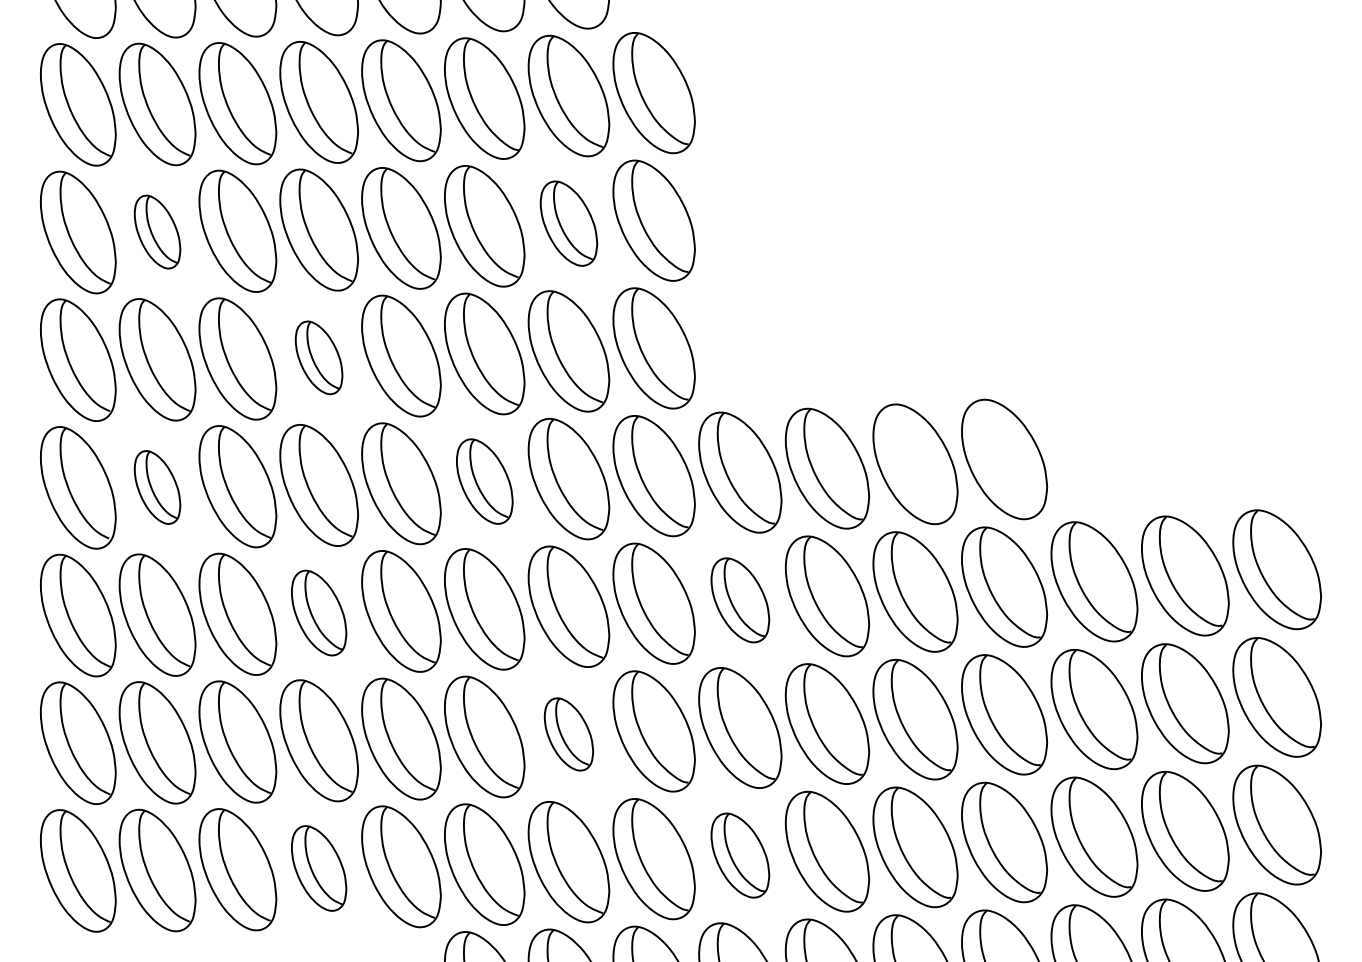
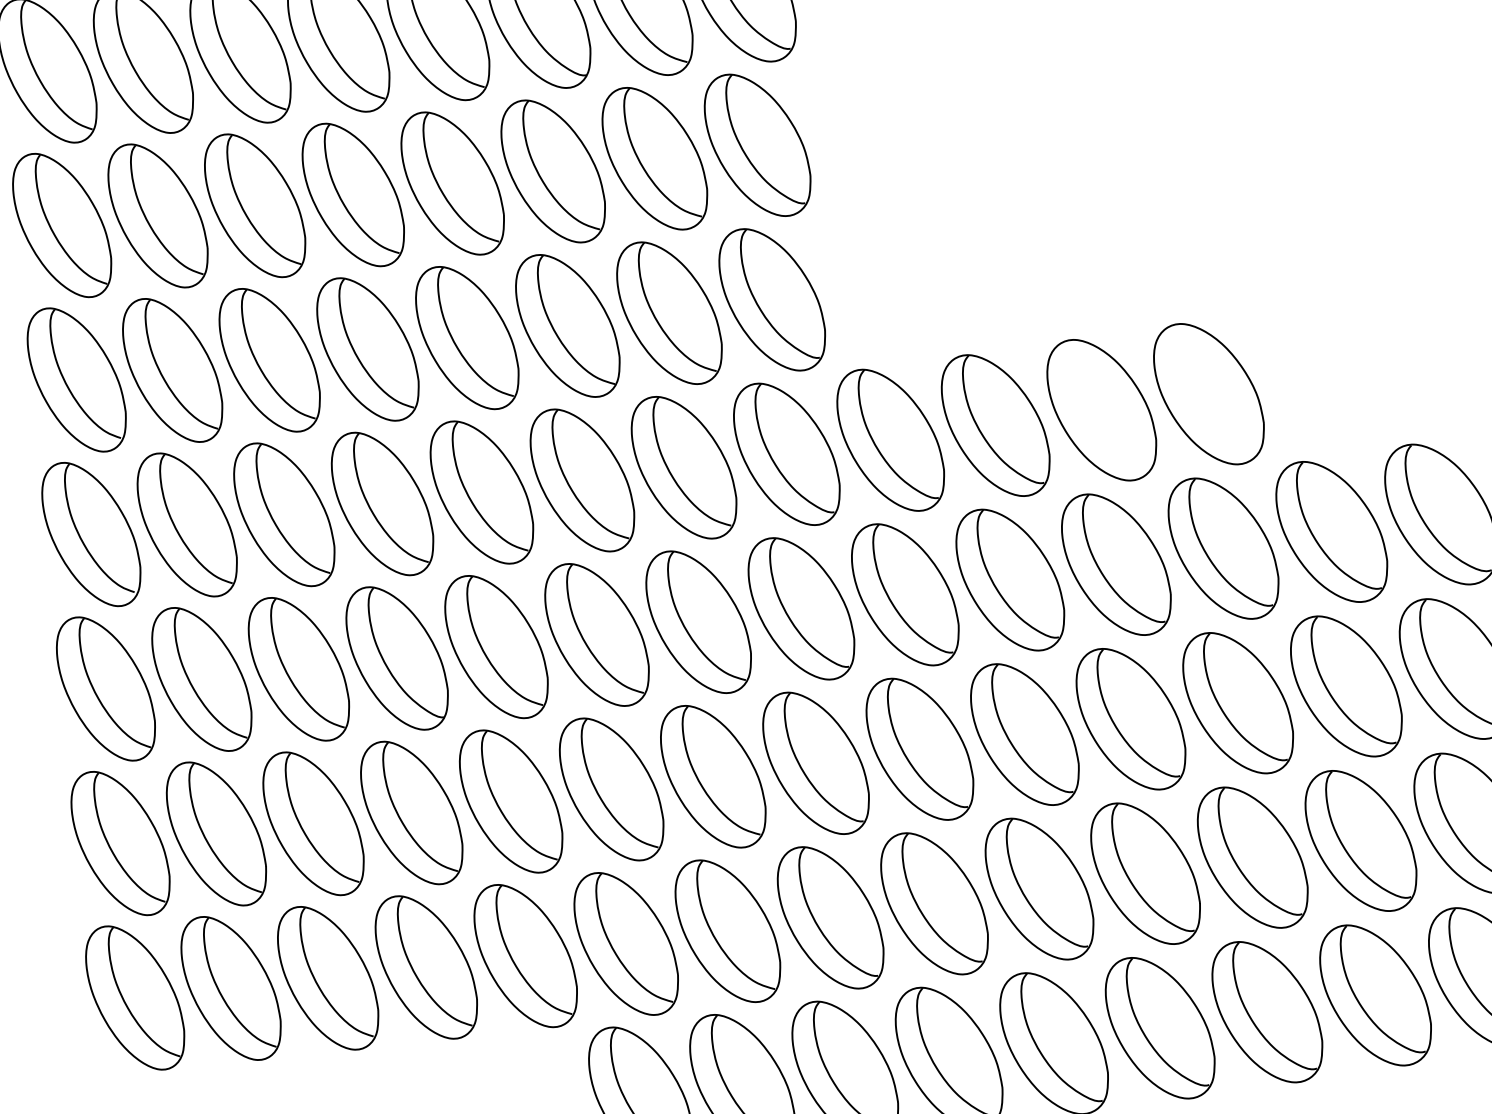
part: (568, 223) -> (654, 158), size x1.43
part: (157, 231) -> (157, 215), size x1.67
part: (318, 357) -> (367, 349), size x1.67
part: (484, 481) -> (582, 480), size x1.43
part: (157, 487) -> (187, 524), size x1.67
part: (740, 600) -> (905, 595), size x1.43
part: (318, 612) -> (396, 657), size x1.43
part: (568, 734) -> (712, 776), size x1.67
part: (740, 855) -> (934, 903), size x1.43
part: (318, 868) -> (425, 967), size x1.43

